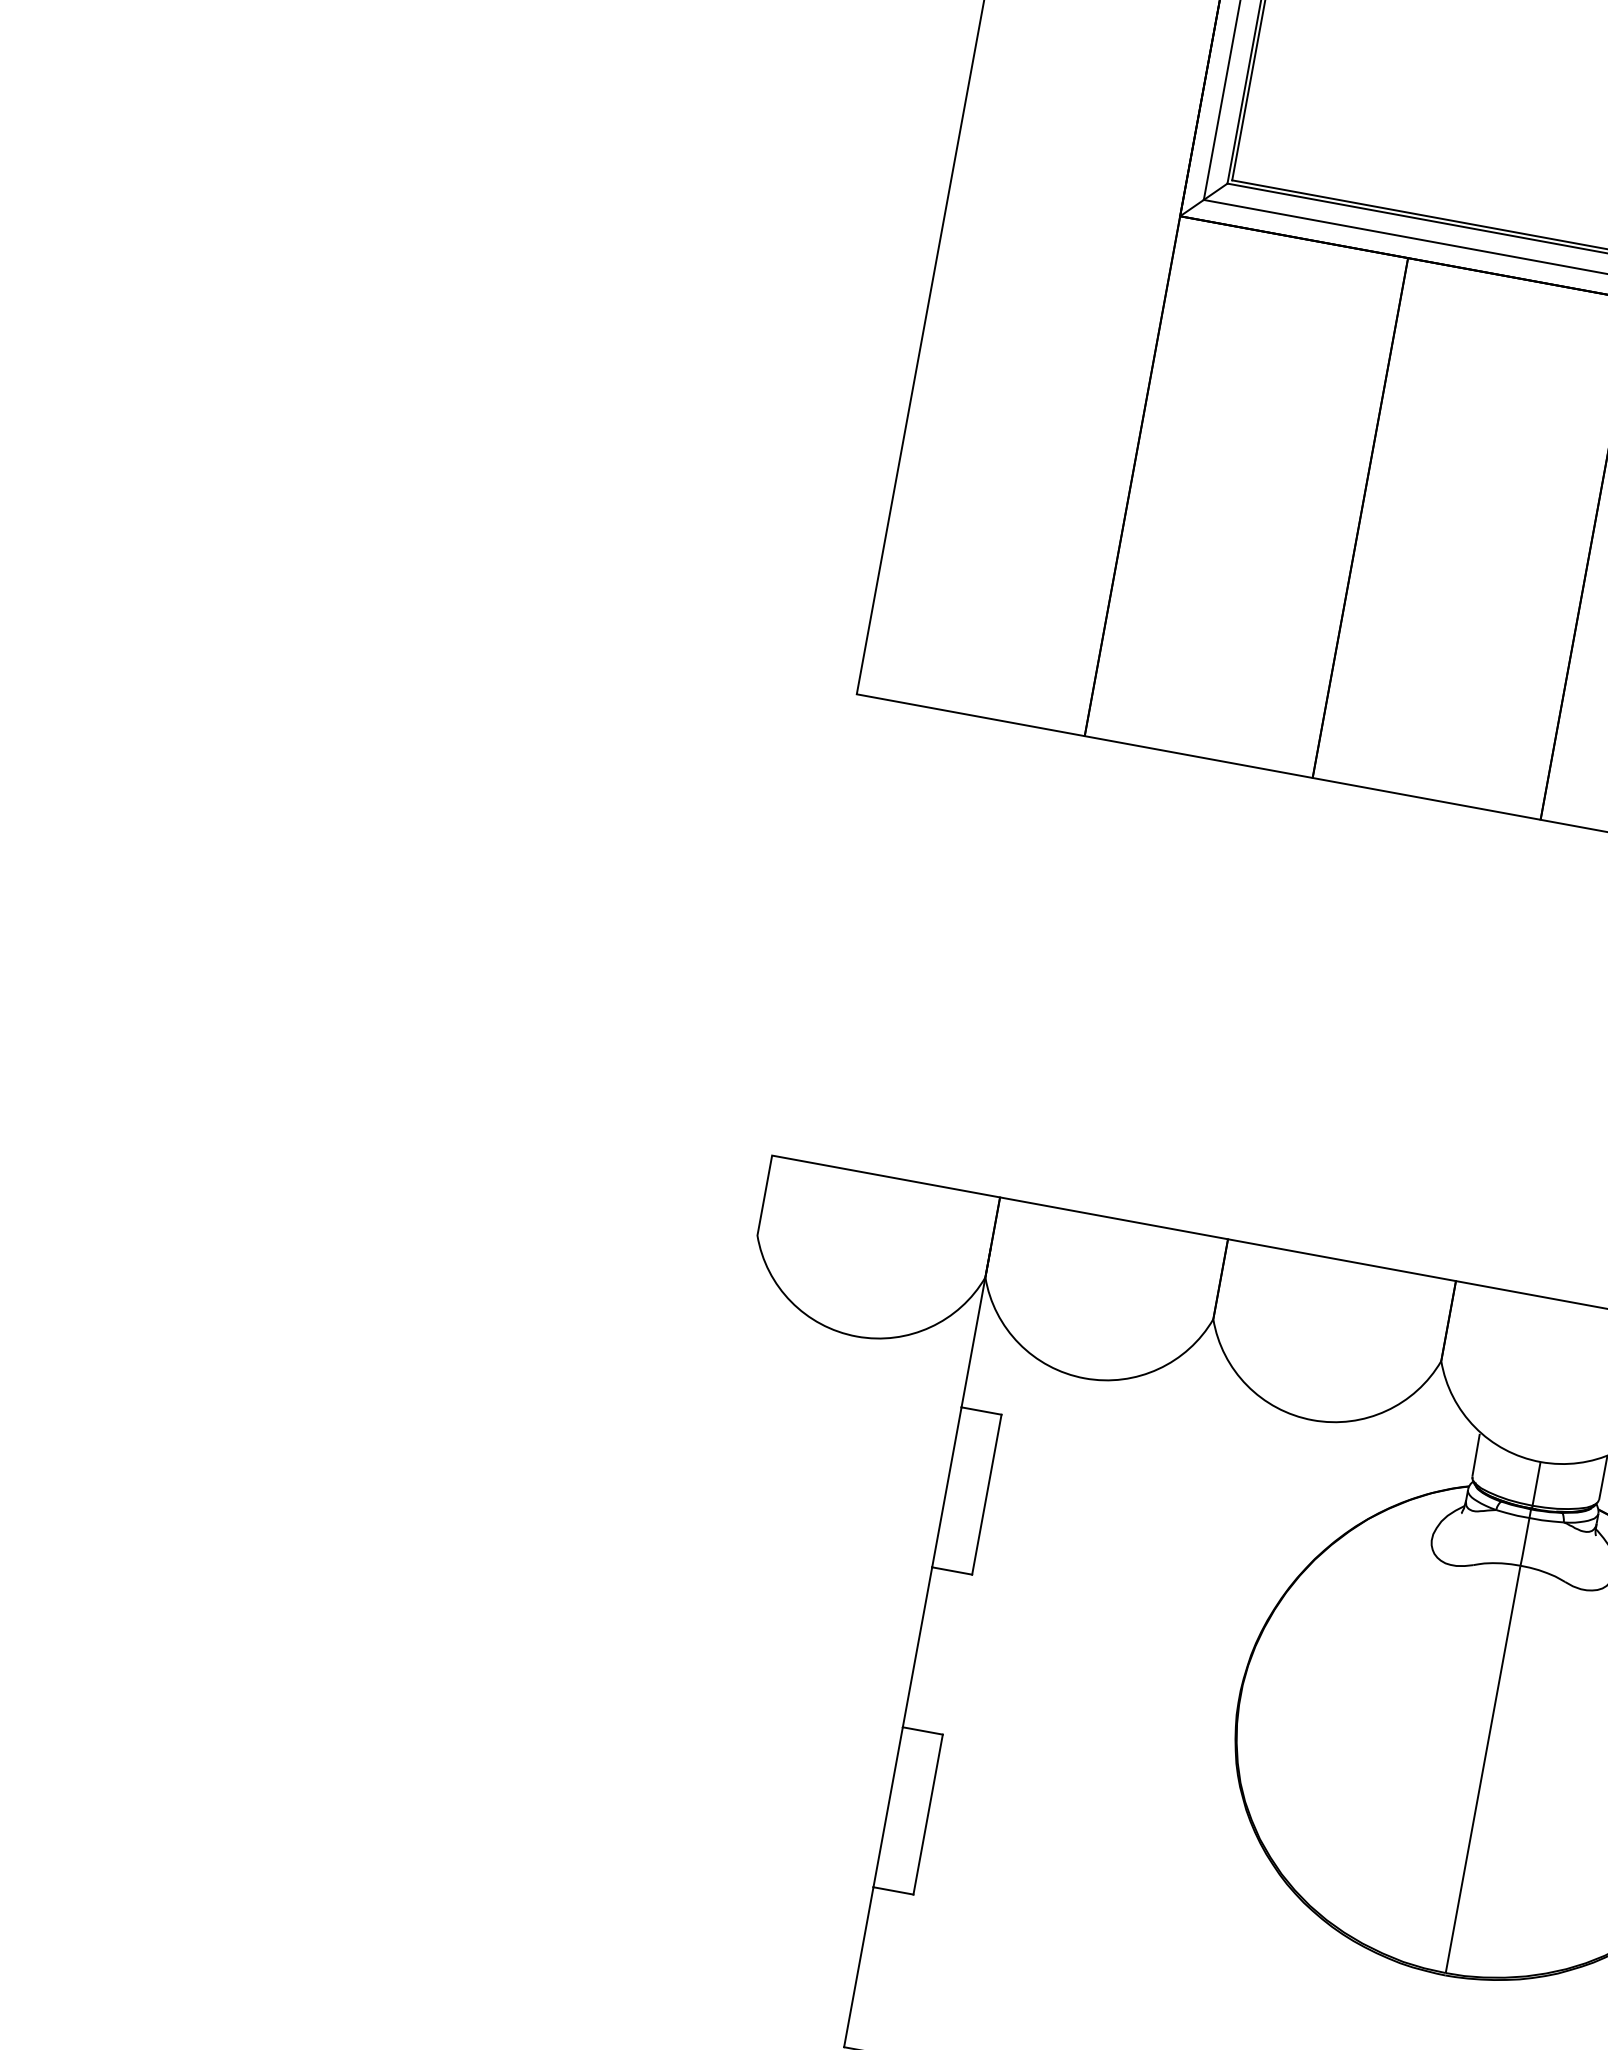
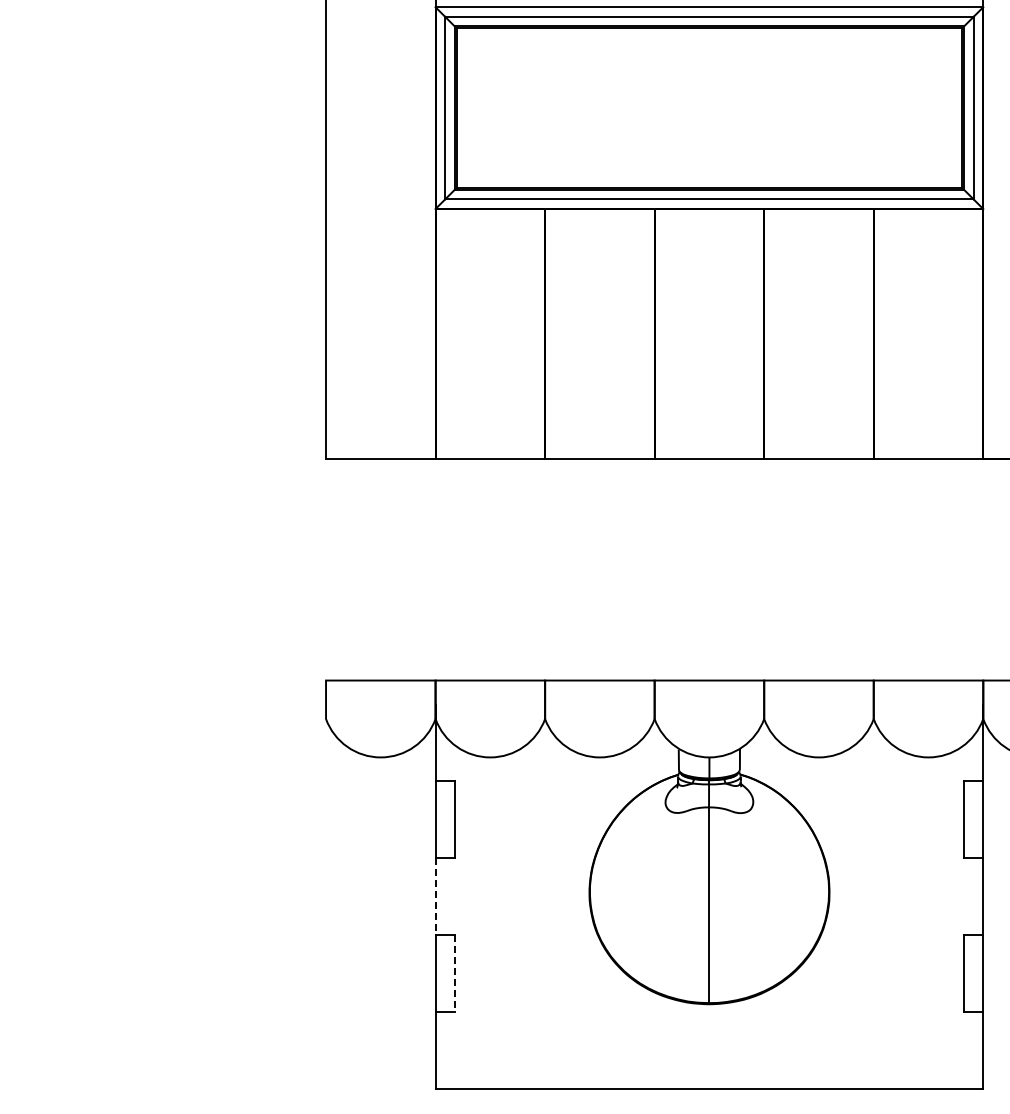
line: (917, 1648) -> (435, 897), solid -> dashed
line: (927, 1816) -> (454, 974), solid -> dashed

